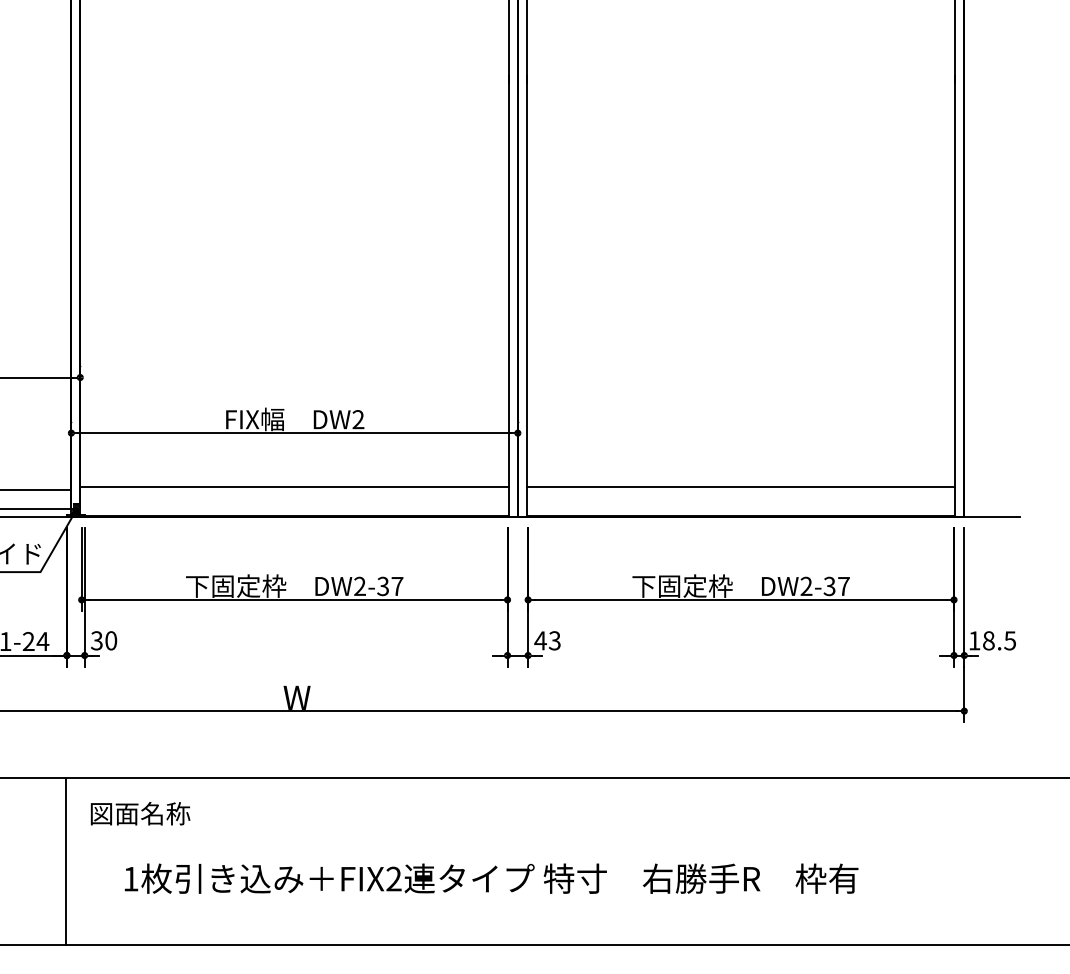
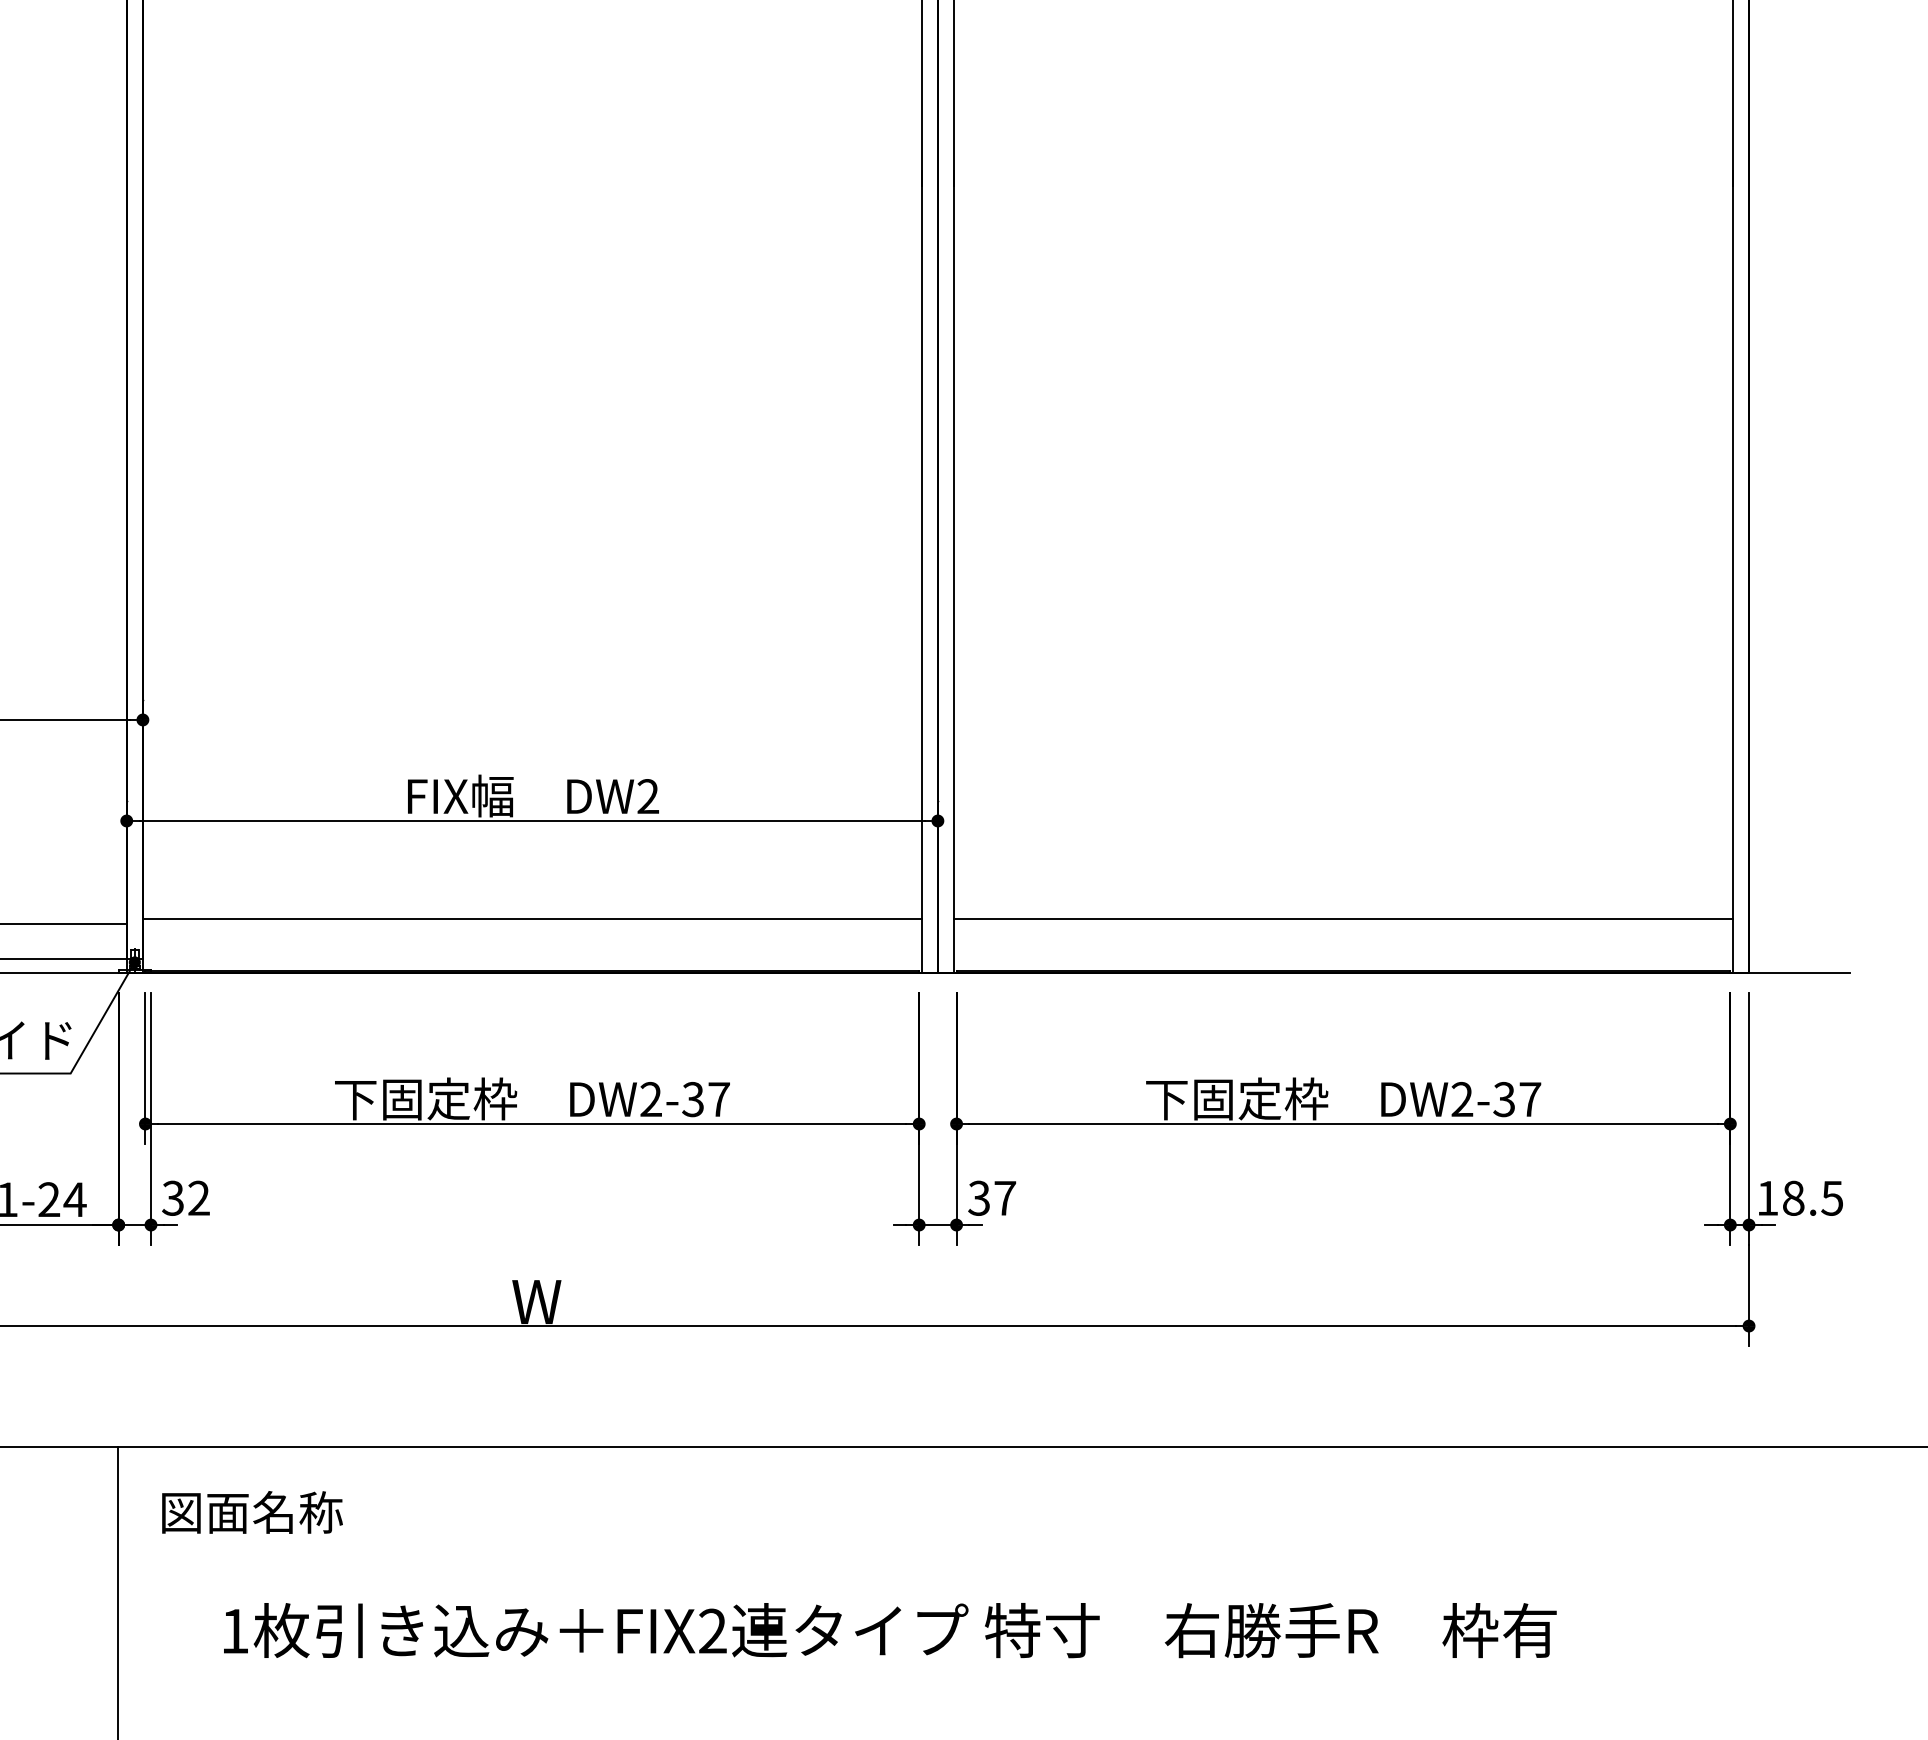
text: (111, 640) -> (199, 1197), 30 -> 32
text: (547, 640) -> (991, 1197), 43 -> 37

